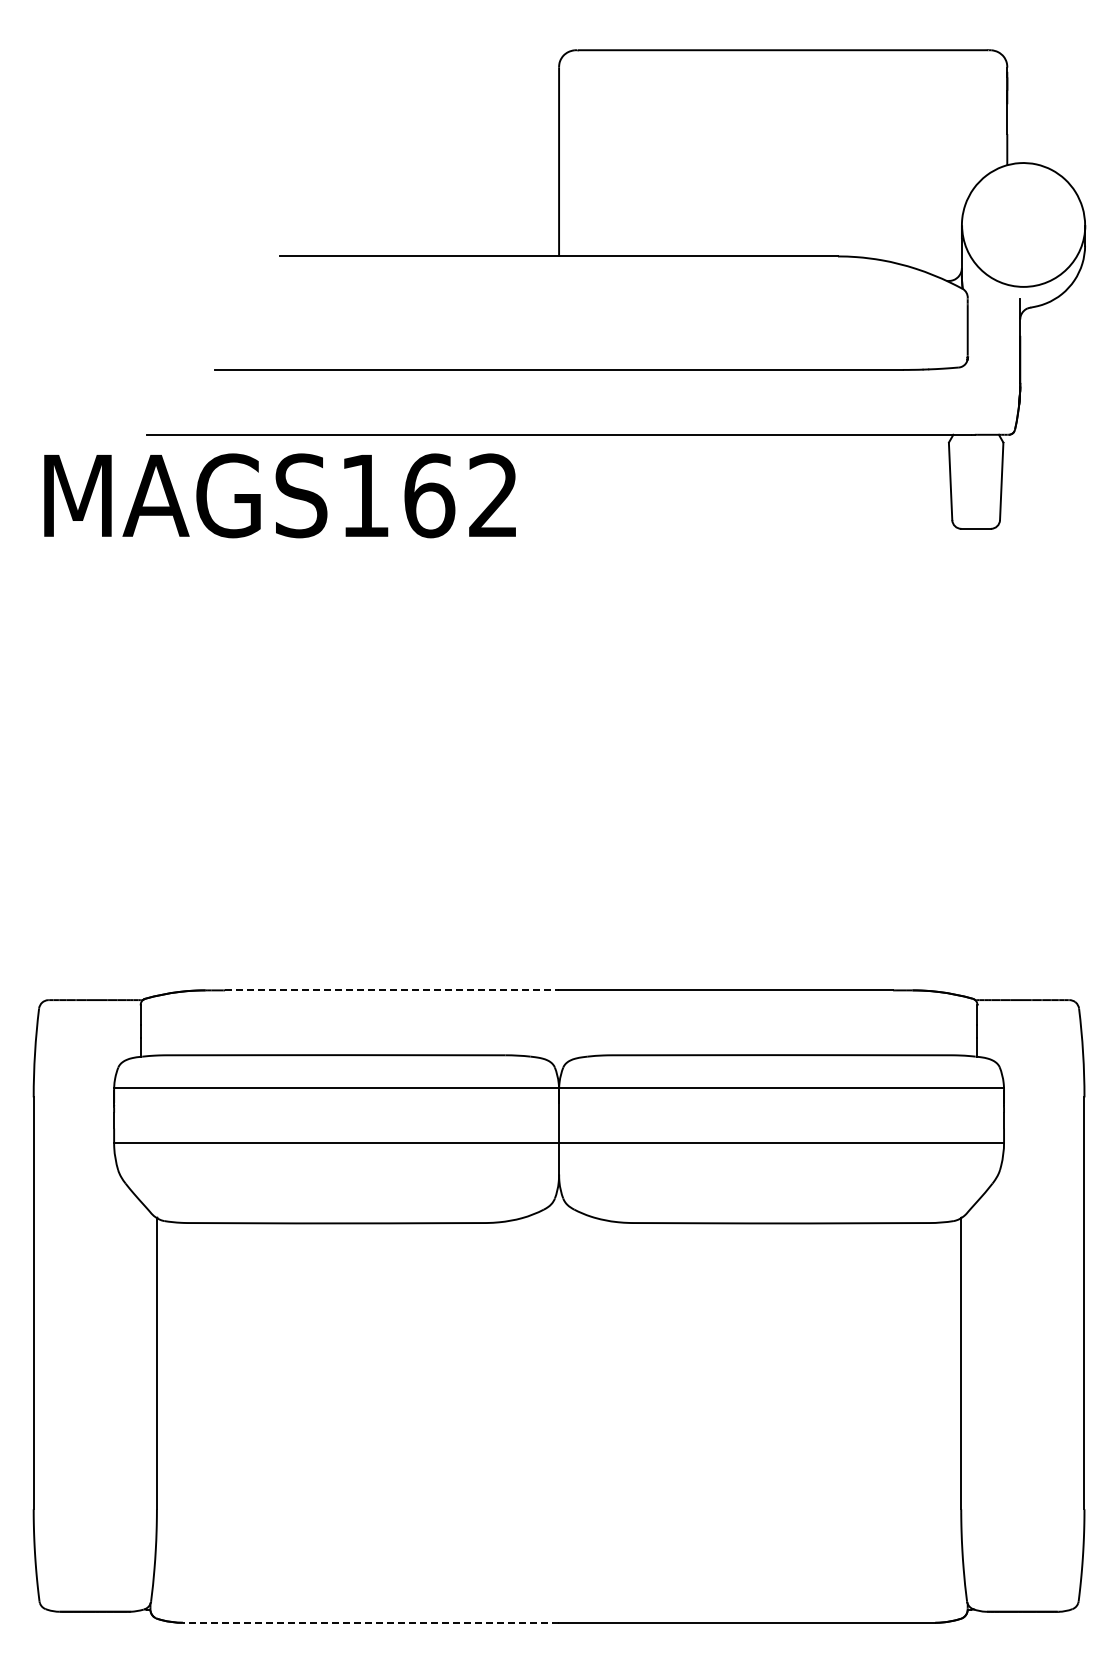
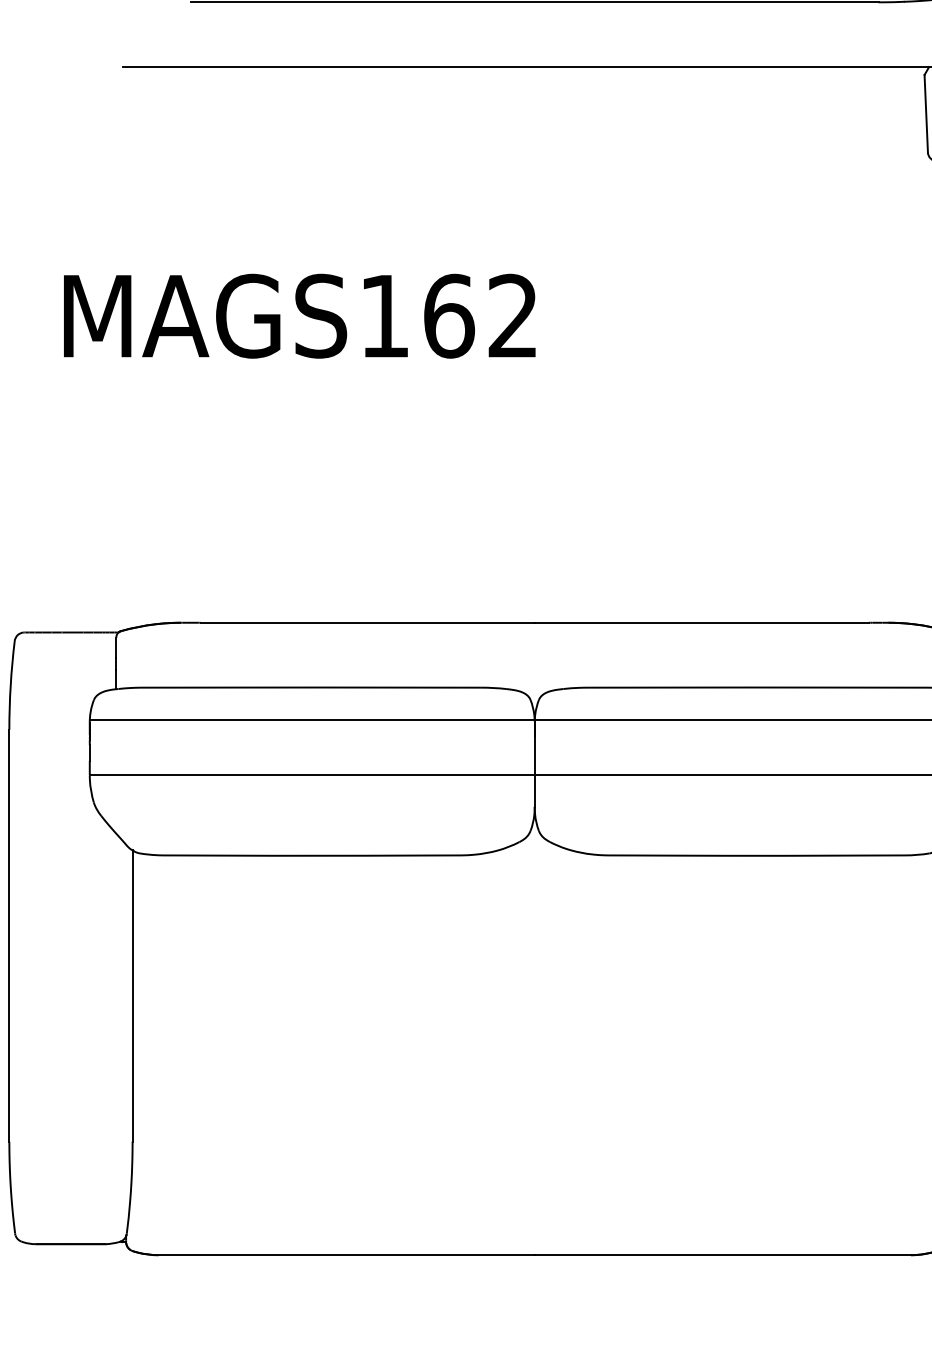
text: (279, 495) -> (299, 315), moved
line: (392, 990) -> (368, 622), dashed -> solid
line: (370, 1622) -> (346, 1254), dashed -> solid

